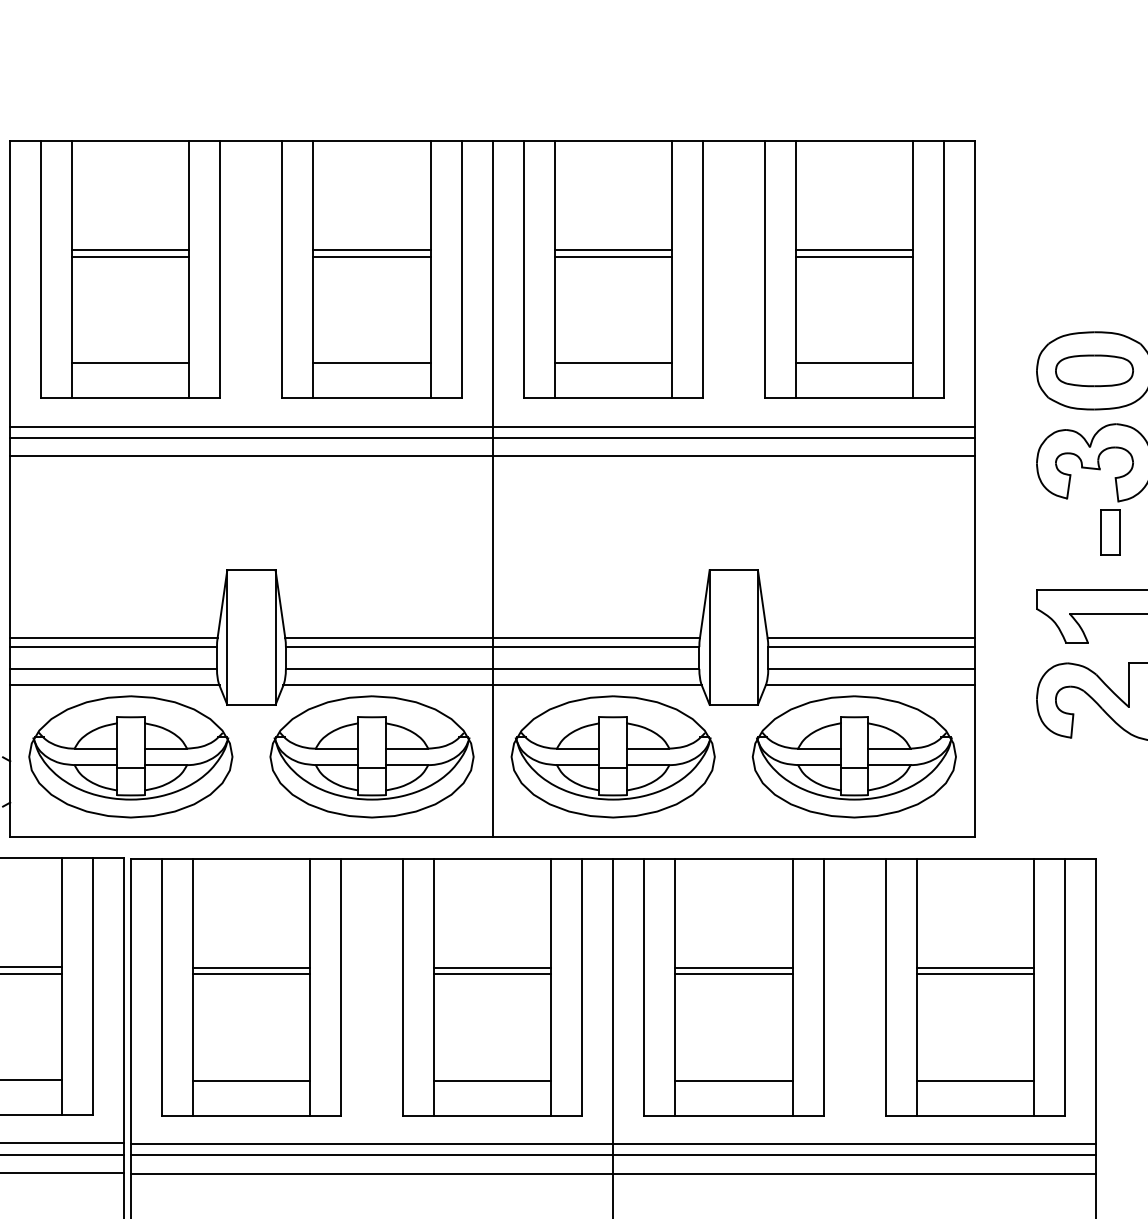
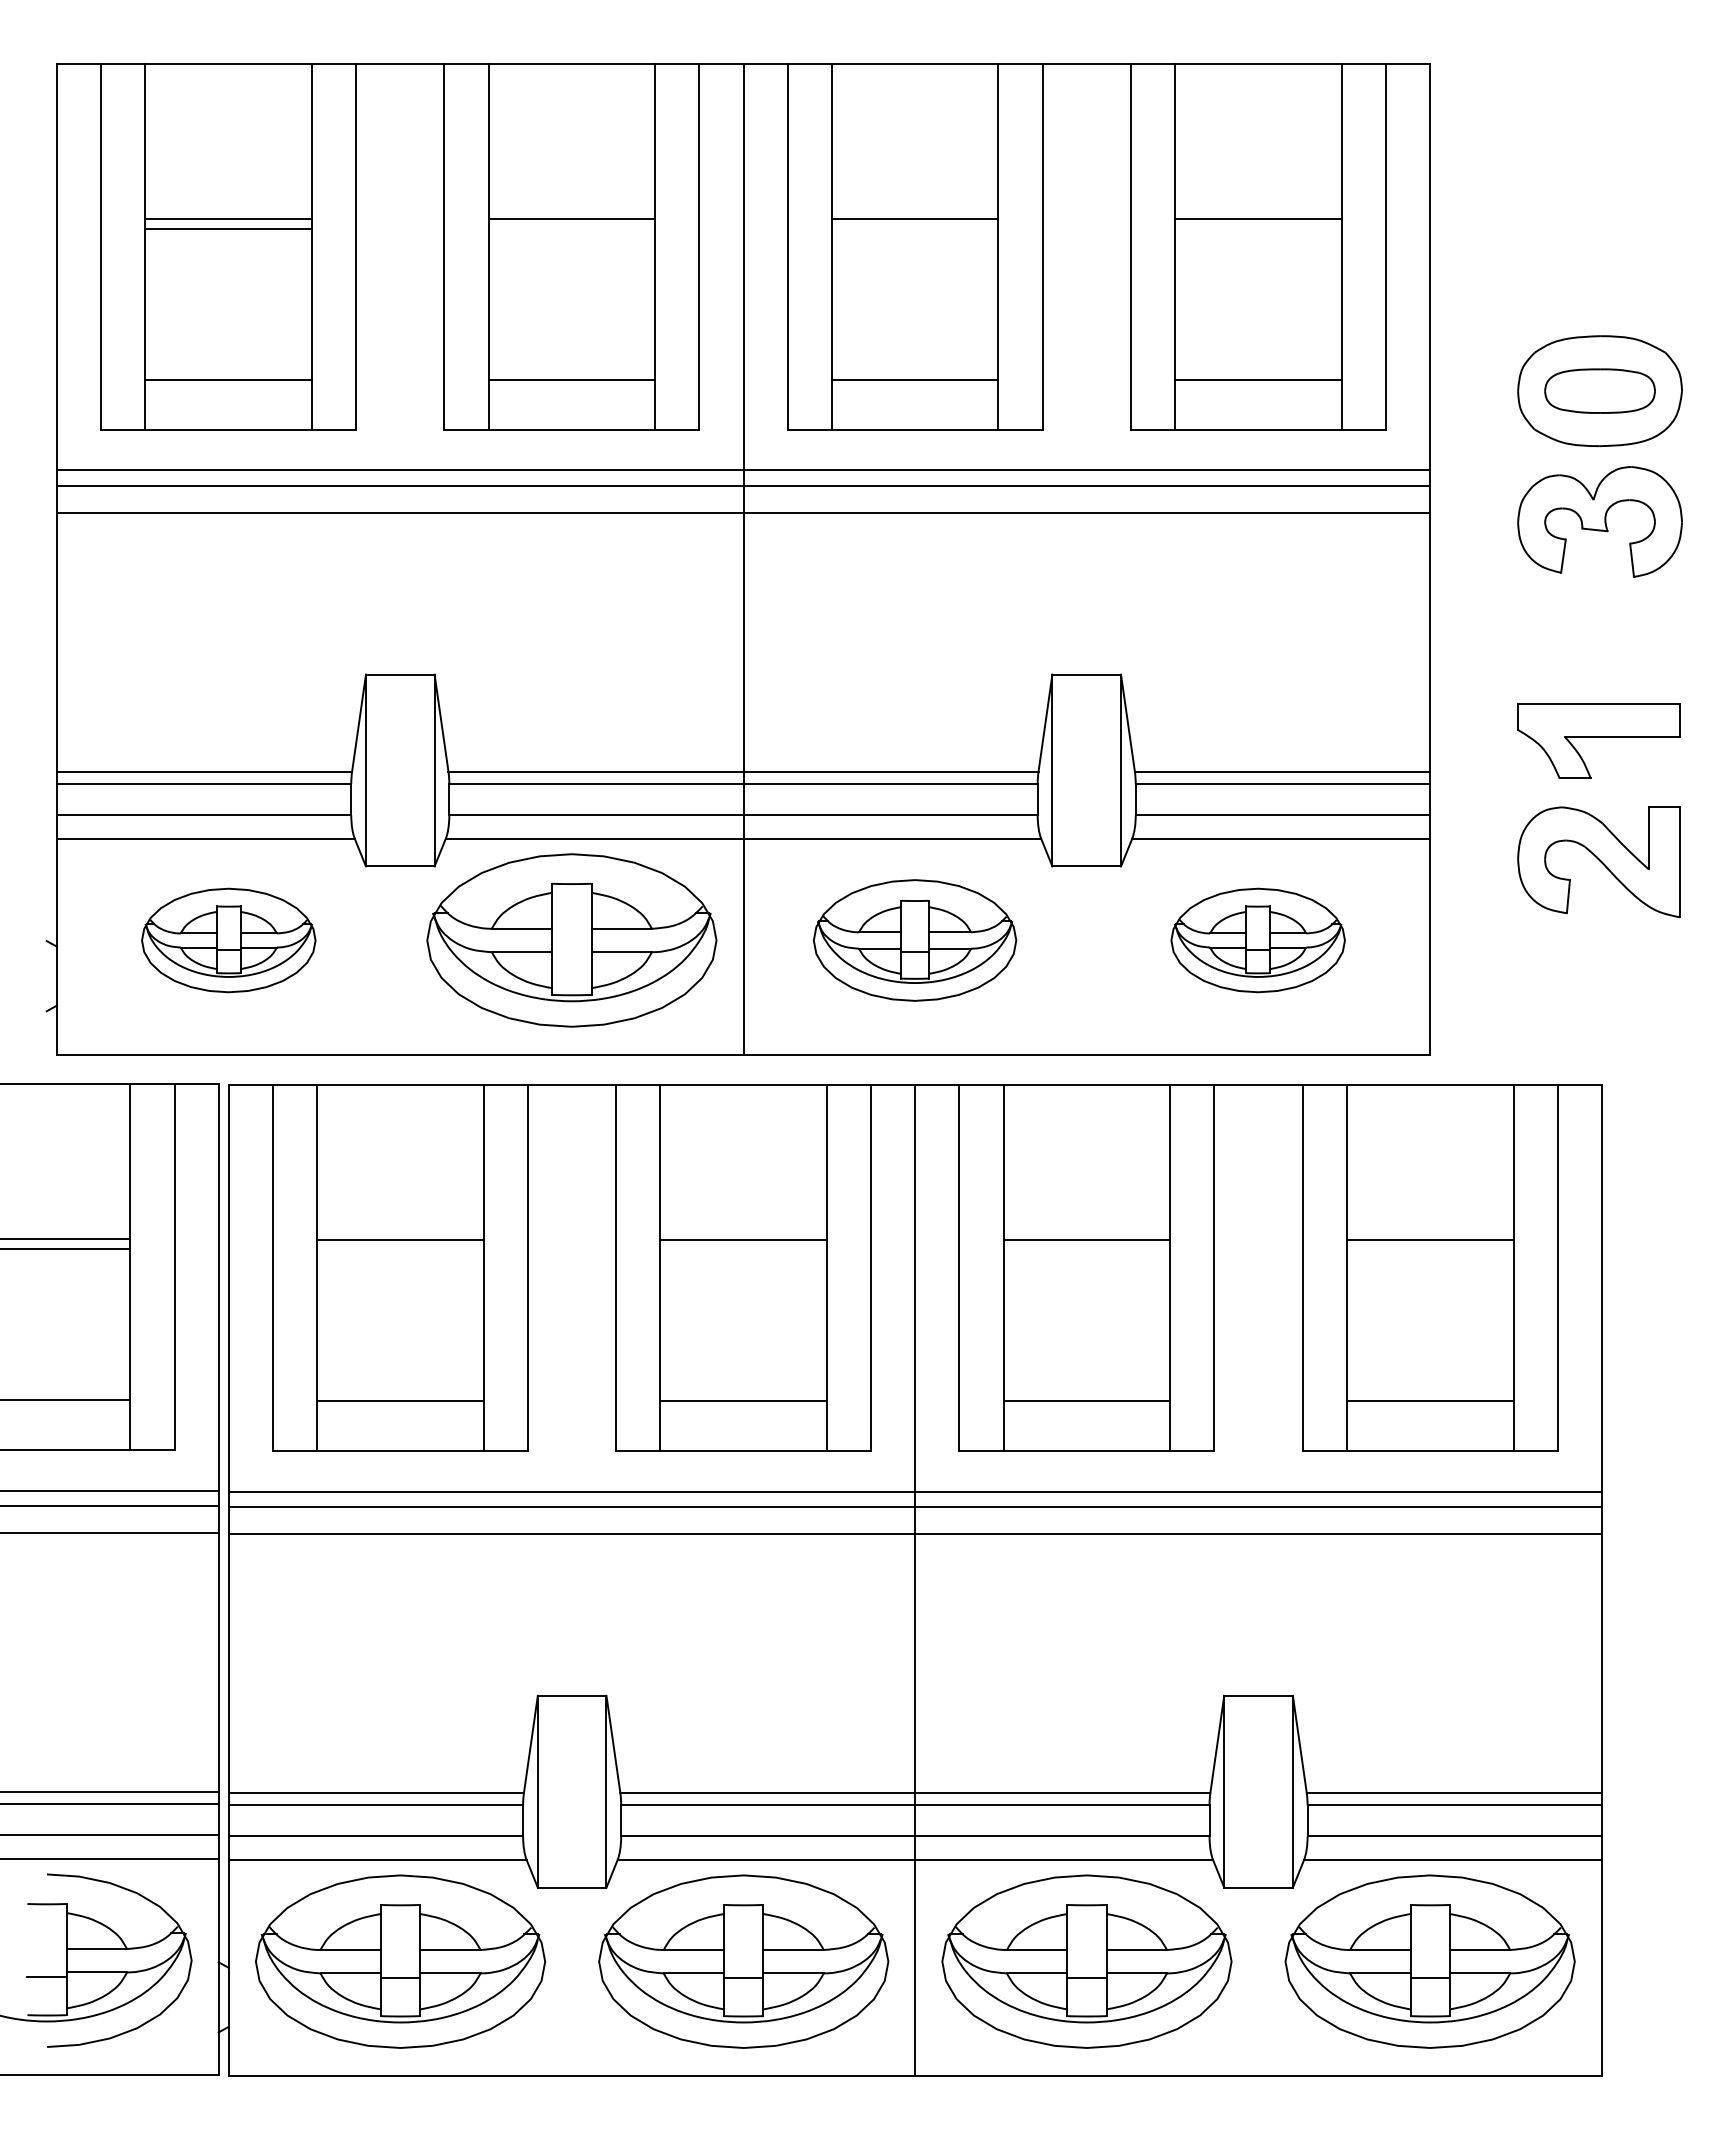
line: (371, 256) -> (571, 228), removed
line: (612, 256) -> (914, 228), removed
line: (853, 256) -> (1257, 228), removed
part: (1110, 532) -> (1622, 621), removed
part: (130, 756) -> (228, 940), size x0.6
part: (612, 756) -> (914, 940), size x0.7
part: (853, 756) -> (1257, 940), size x0.6
line: (371, 768) -> (571, 956), removed
line: (251, 974) -> (400, 1249), removed
line: (492, 974) -> (743, 1249), removed
line: (733, 974) -> (1086, 1249), removed
line: (974, 974) -> (1429, 1249), removed

